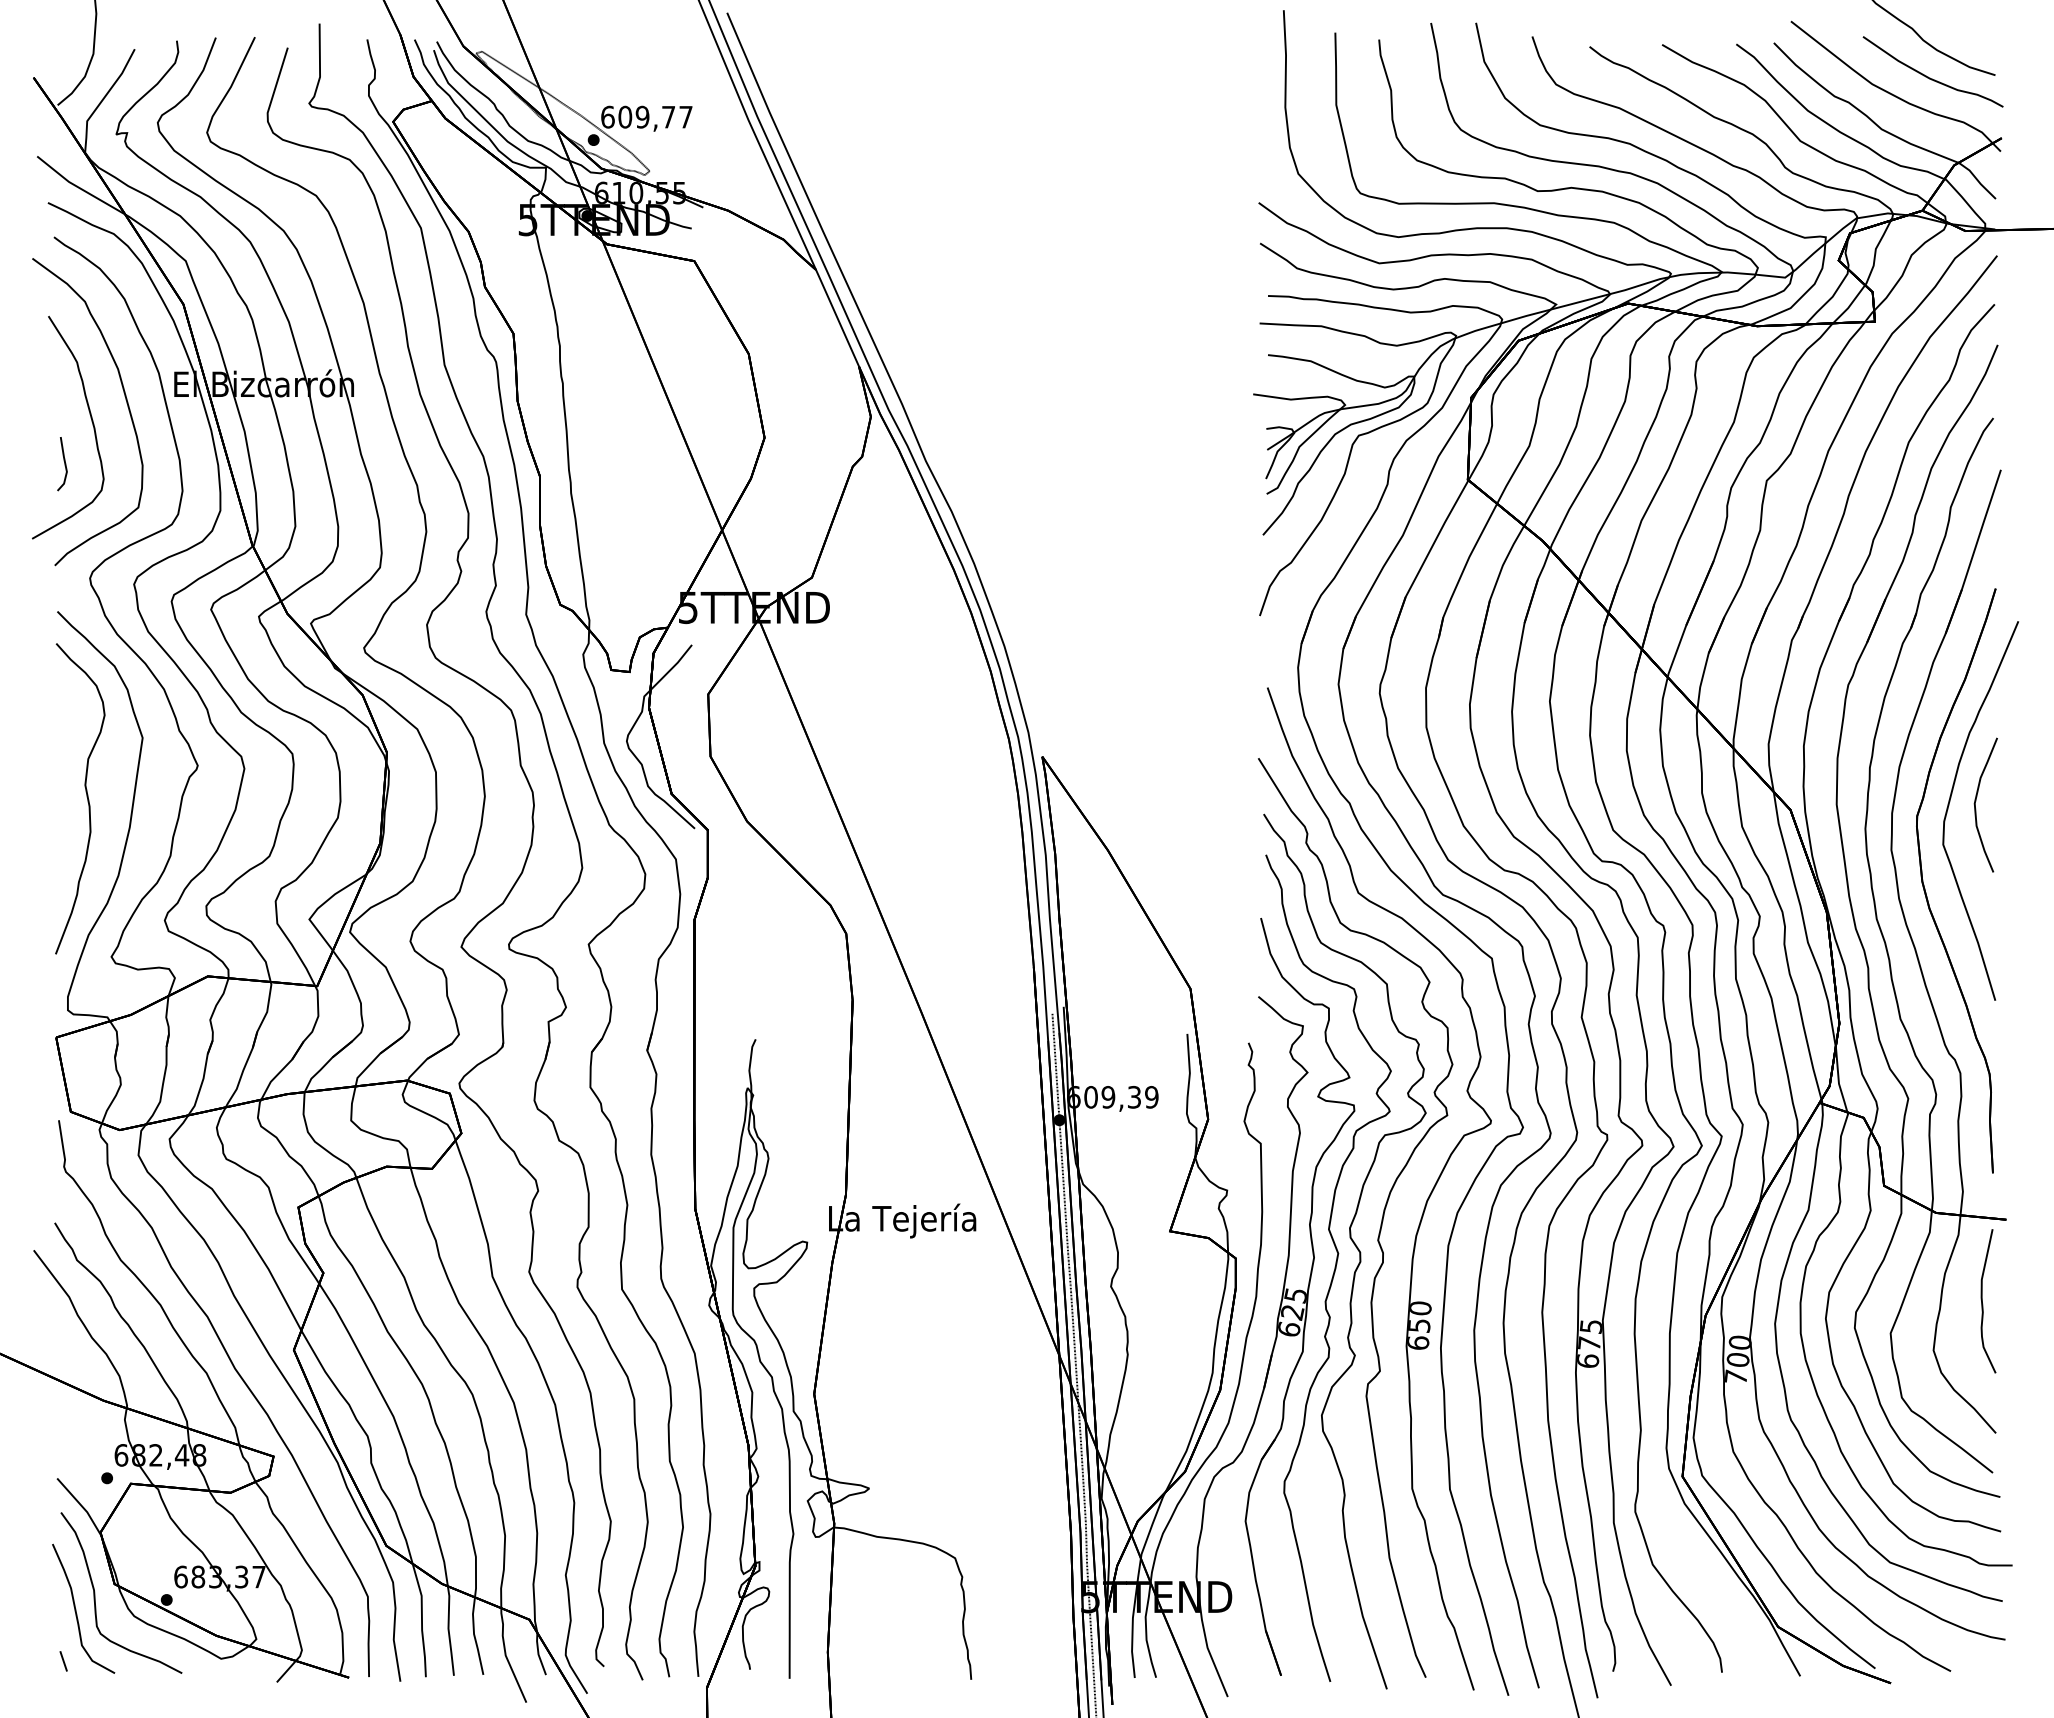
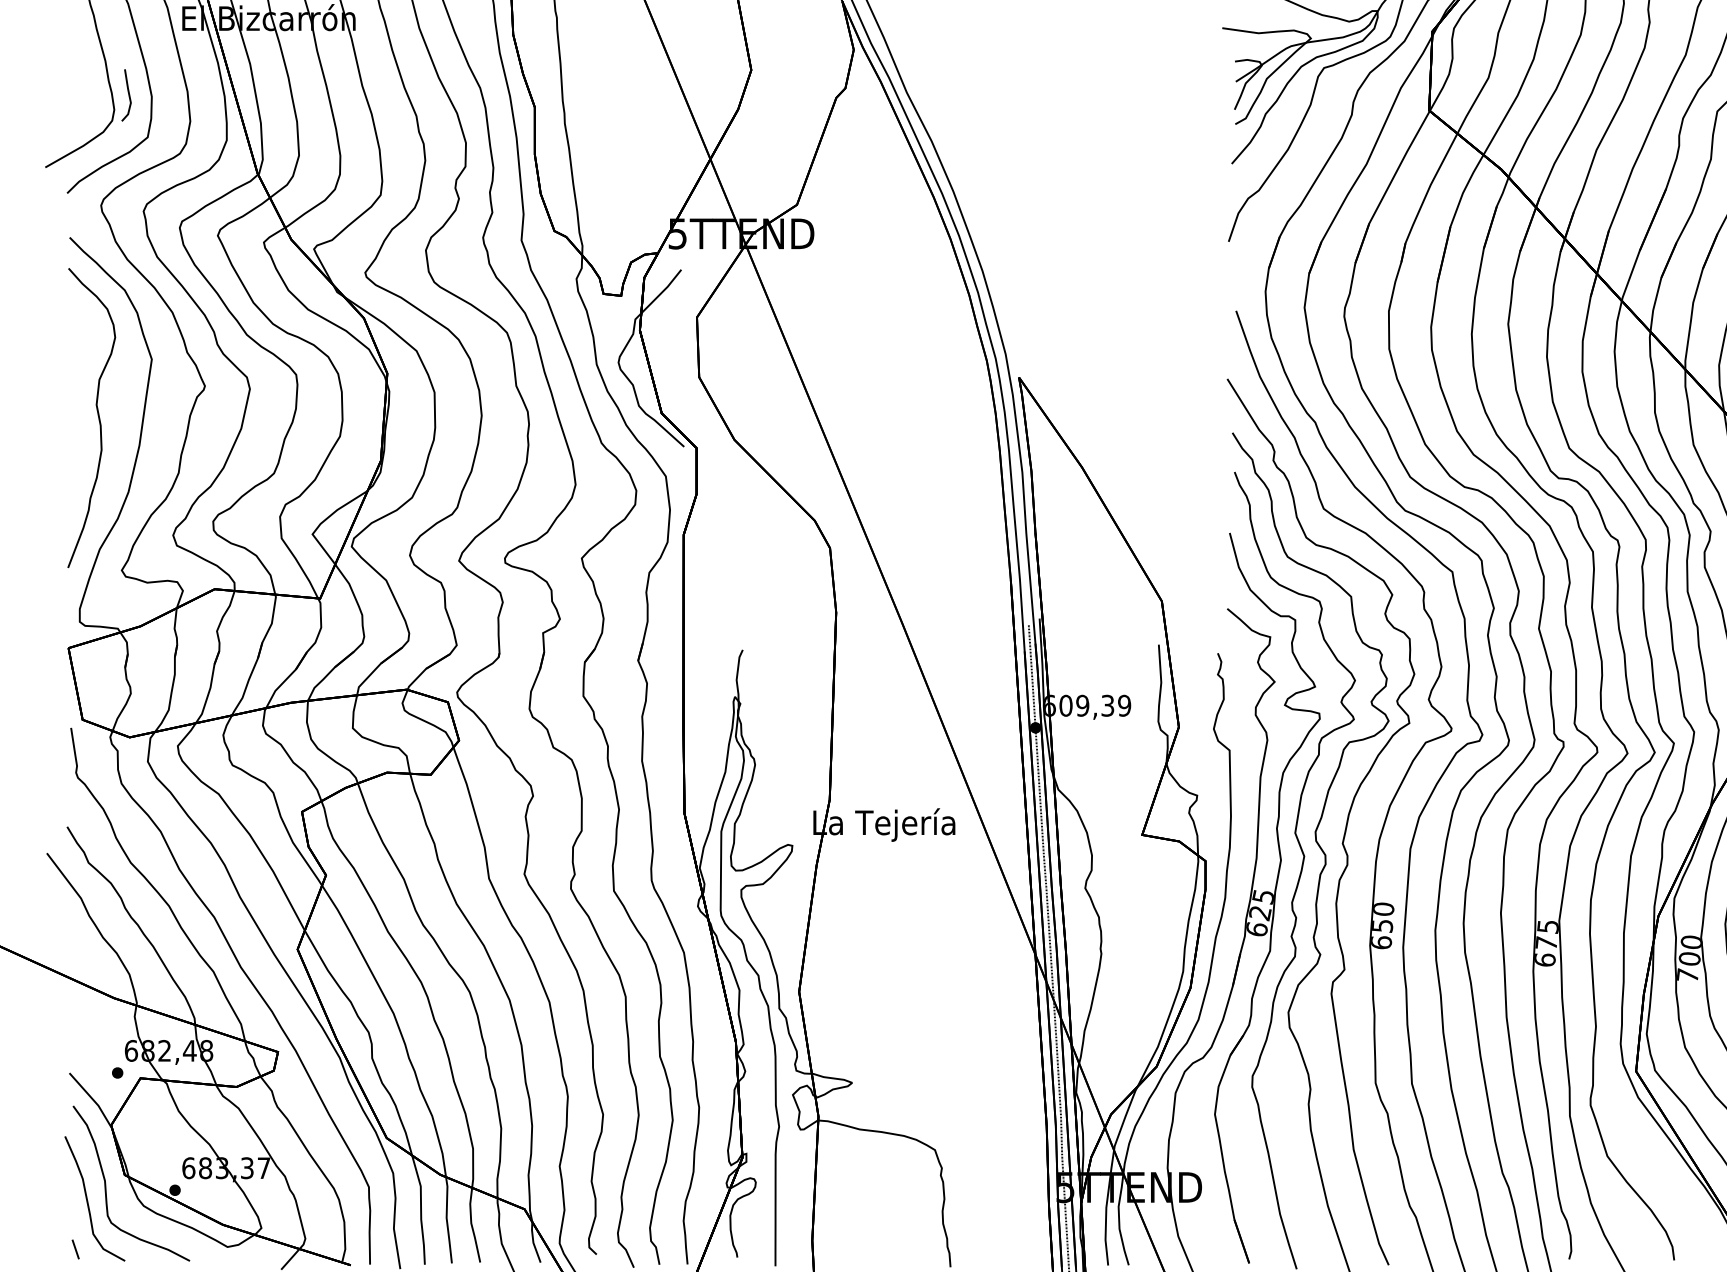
part: (62, 464) -> (126, 95), moved

